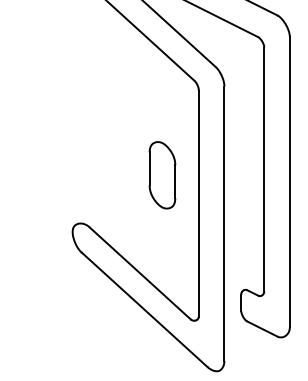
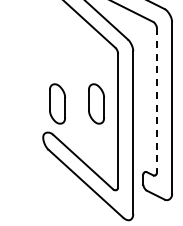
line: (263, 169) -> (156, 100), solid -> dashed
part: (96, 174) -> (57, 103), added

